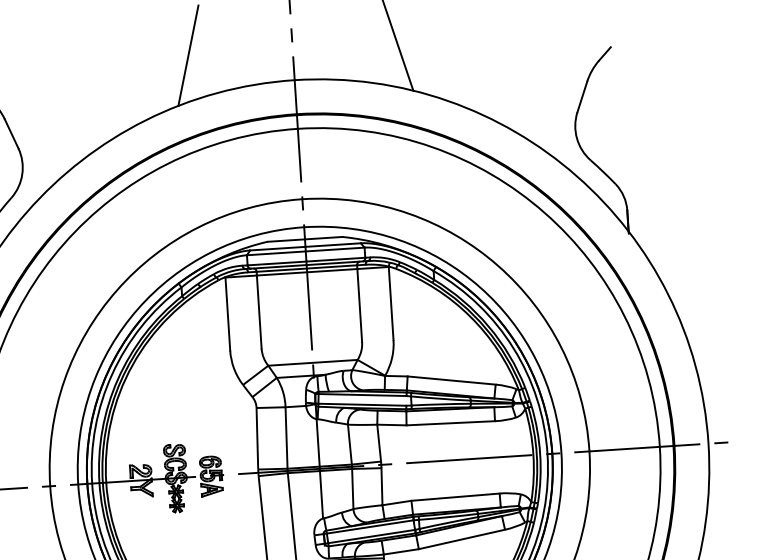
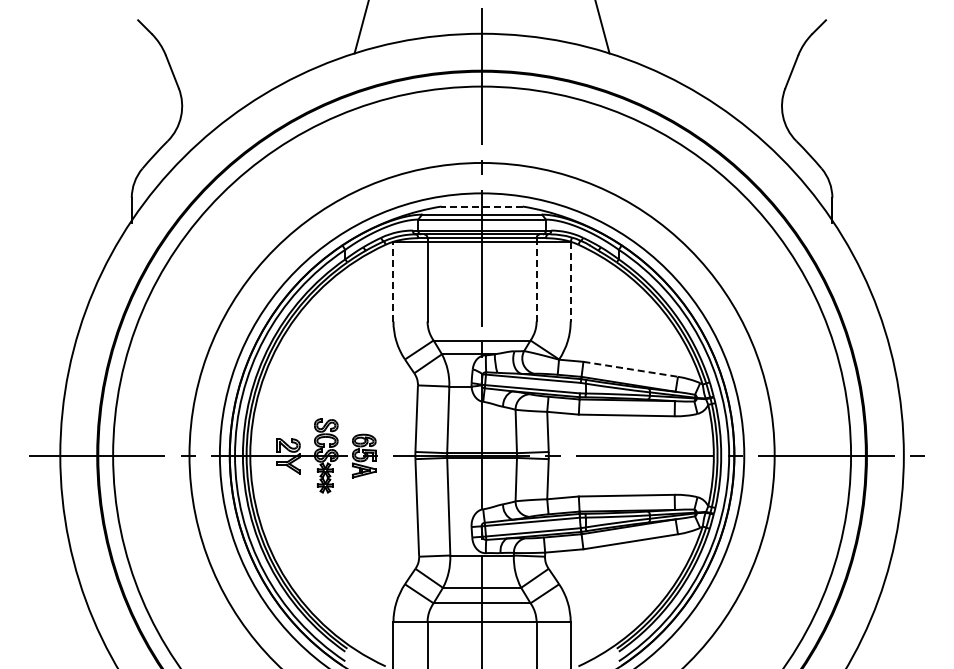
line: (305, 239) -> (482, 206), solid -> dashed
line: (359, 303) -> (536, 279), solid -> dashed
line: (390, 303) -> (570, 281), solid -> dashed
line: (227, 313) -> (393, 281), solid -> dashed
line: (451, 380) -> (630, 369), solid -> dashed

